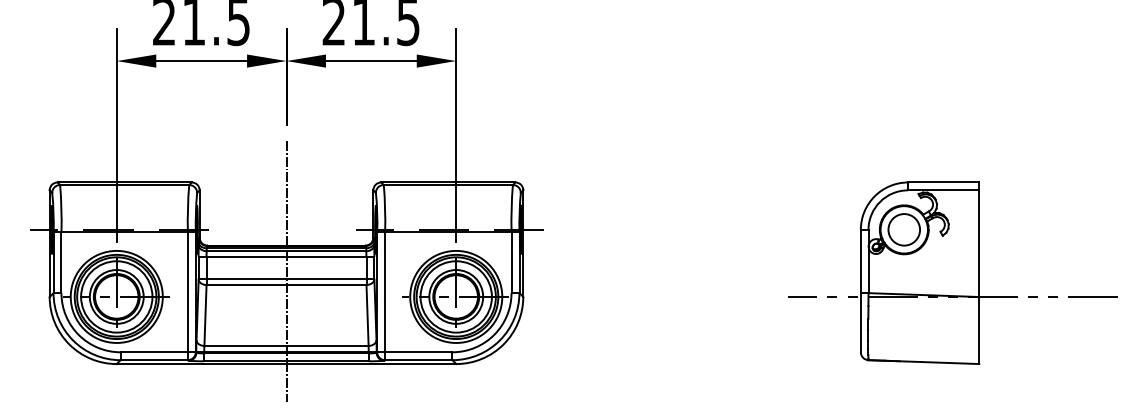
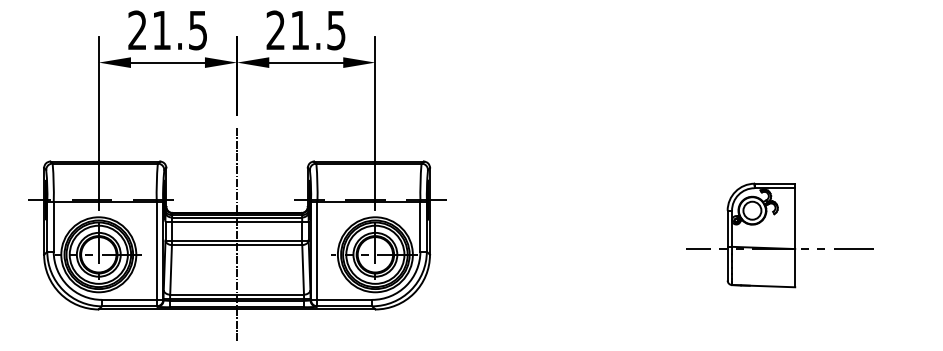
part: (953, 273) -> (780, 235), size x0.7

